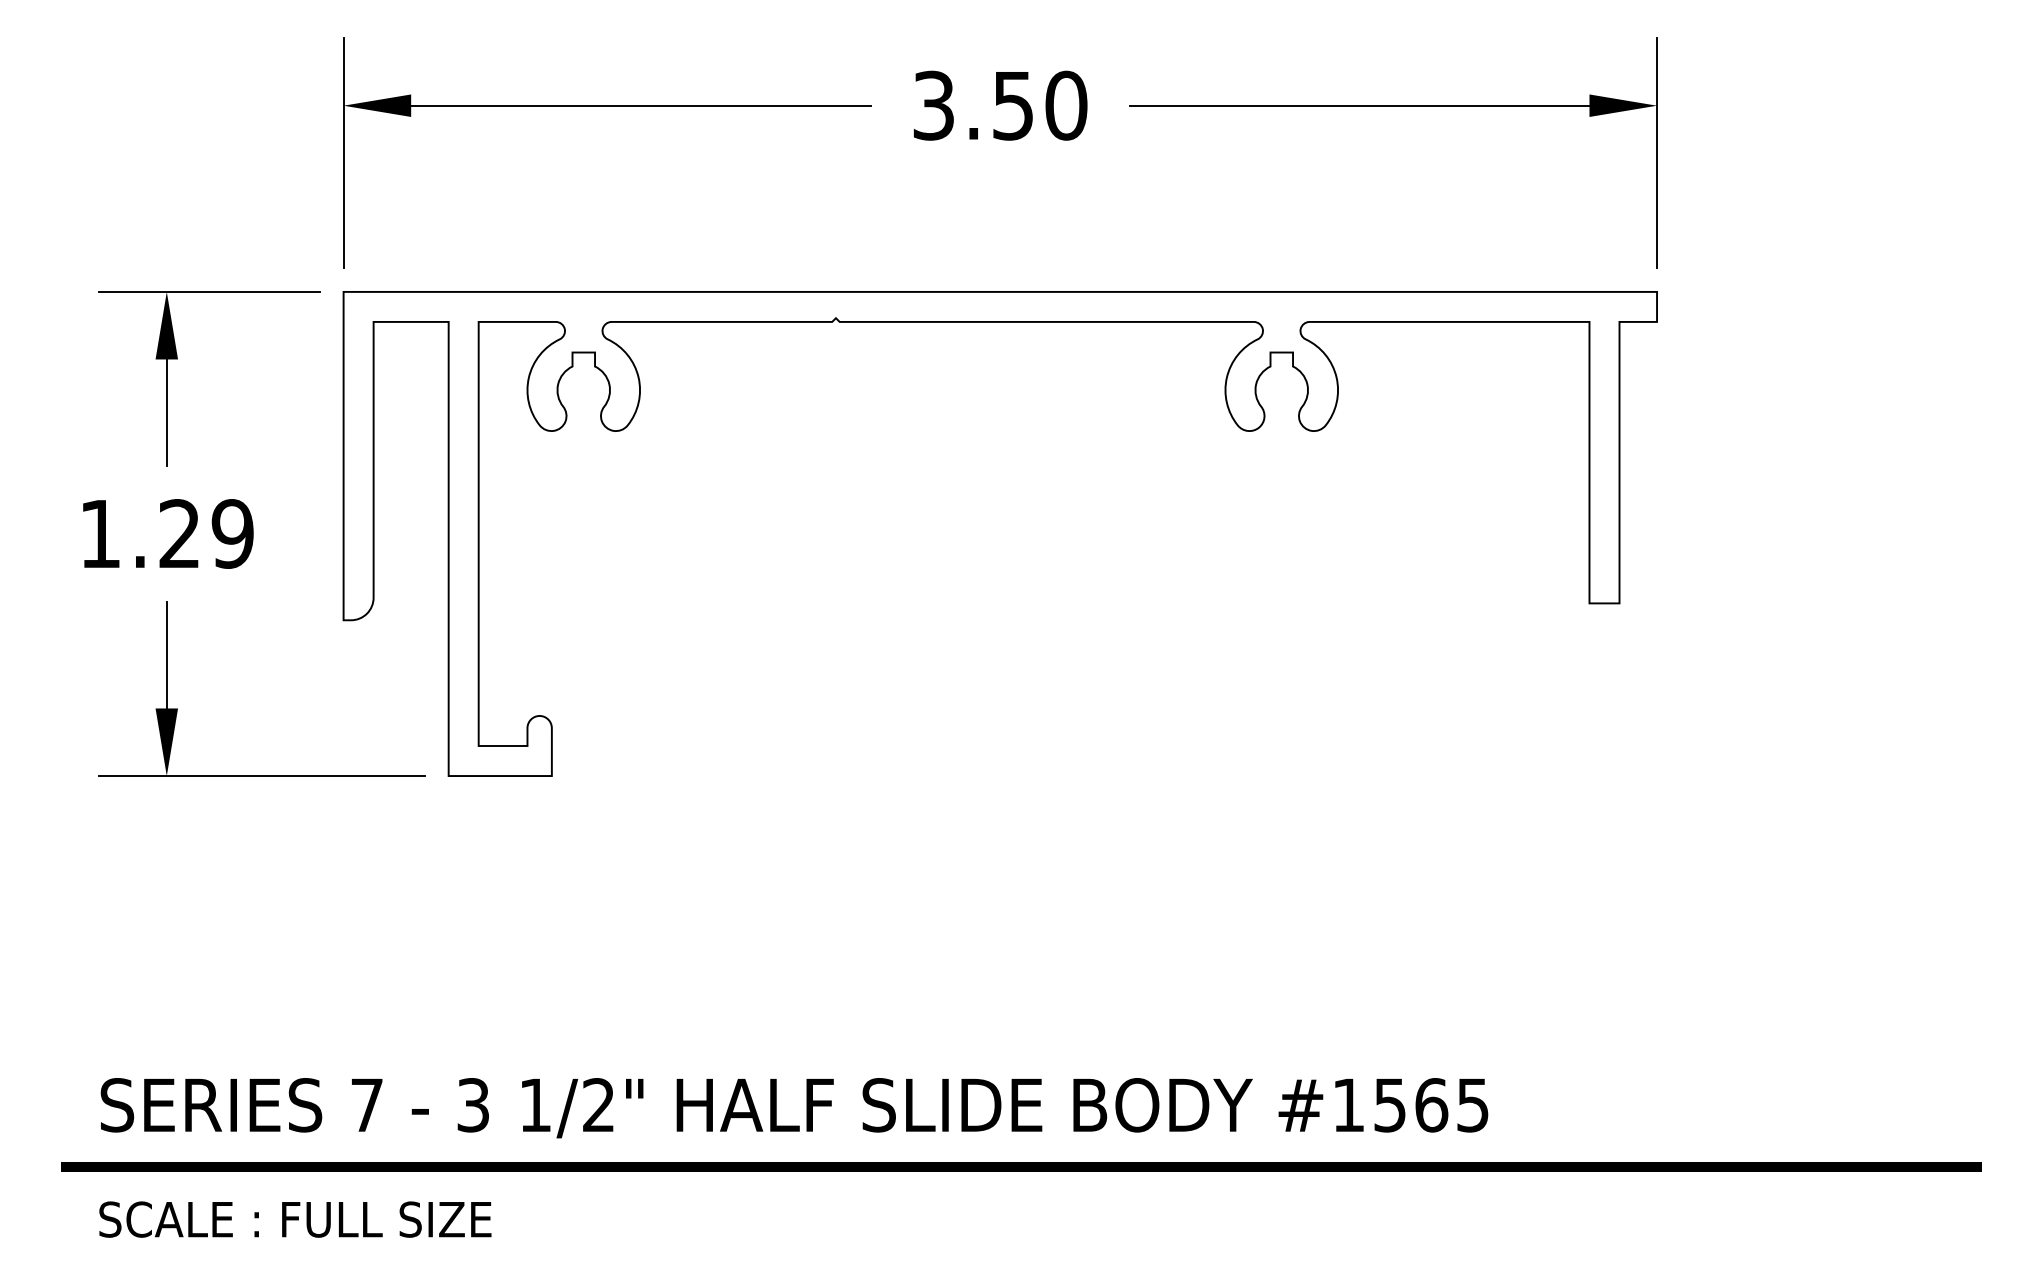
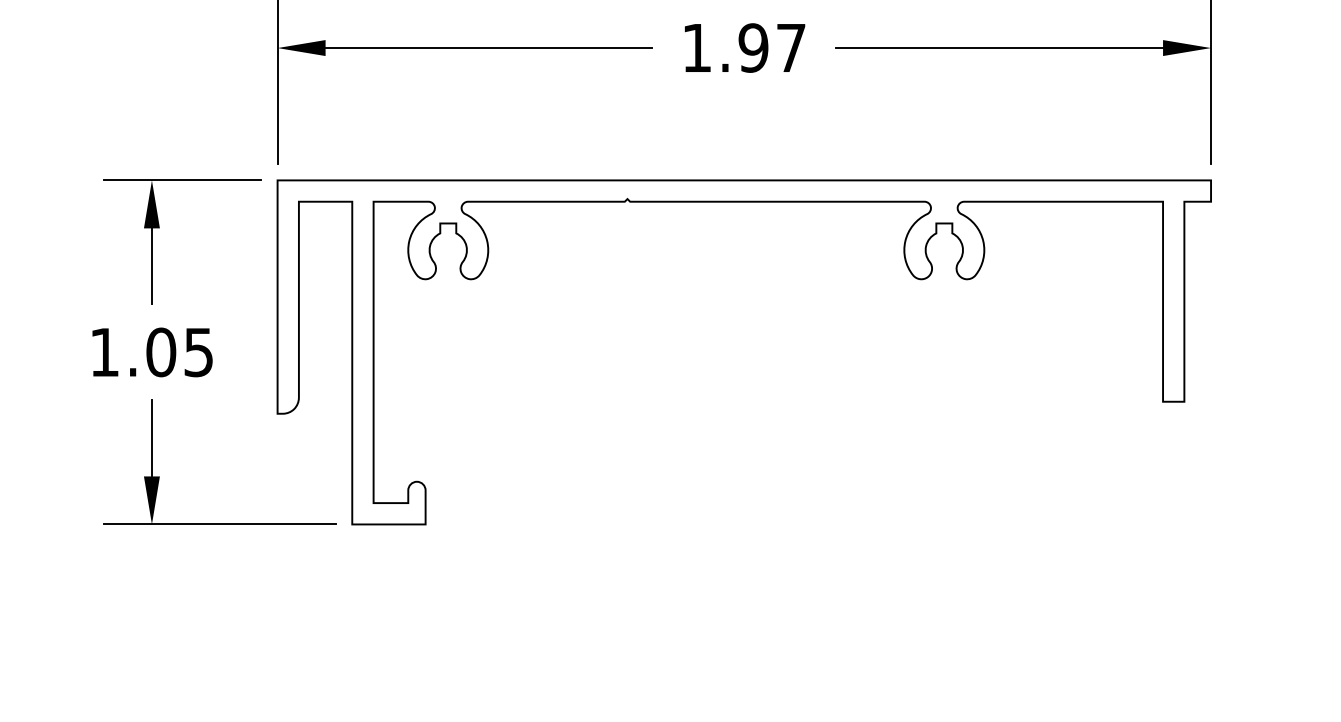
text: (1000, 105) -> (744, 47), 3.50 -> 1.97
text: (206, 533) -> (180, 352), 1.29 -> 1.05

